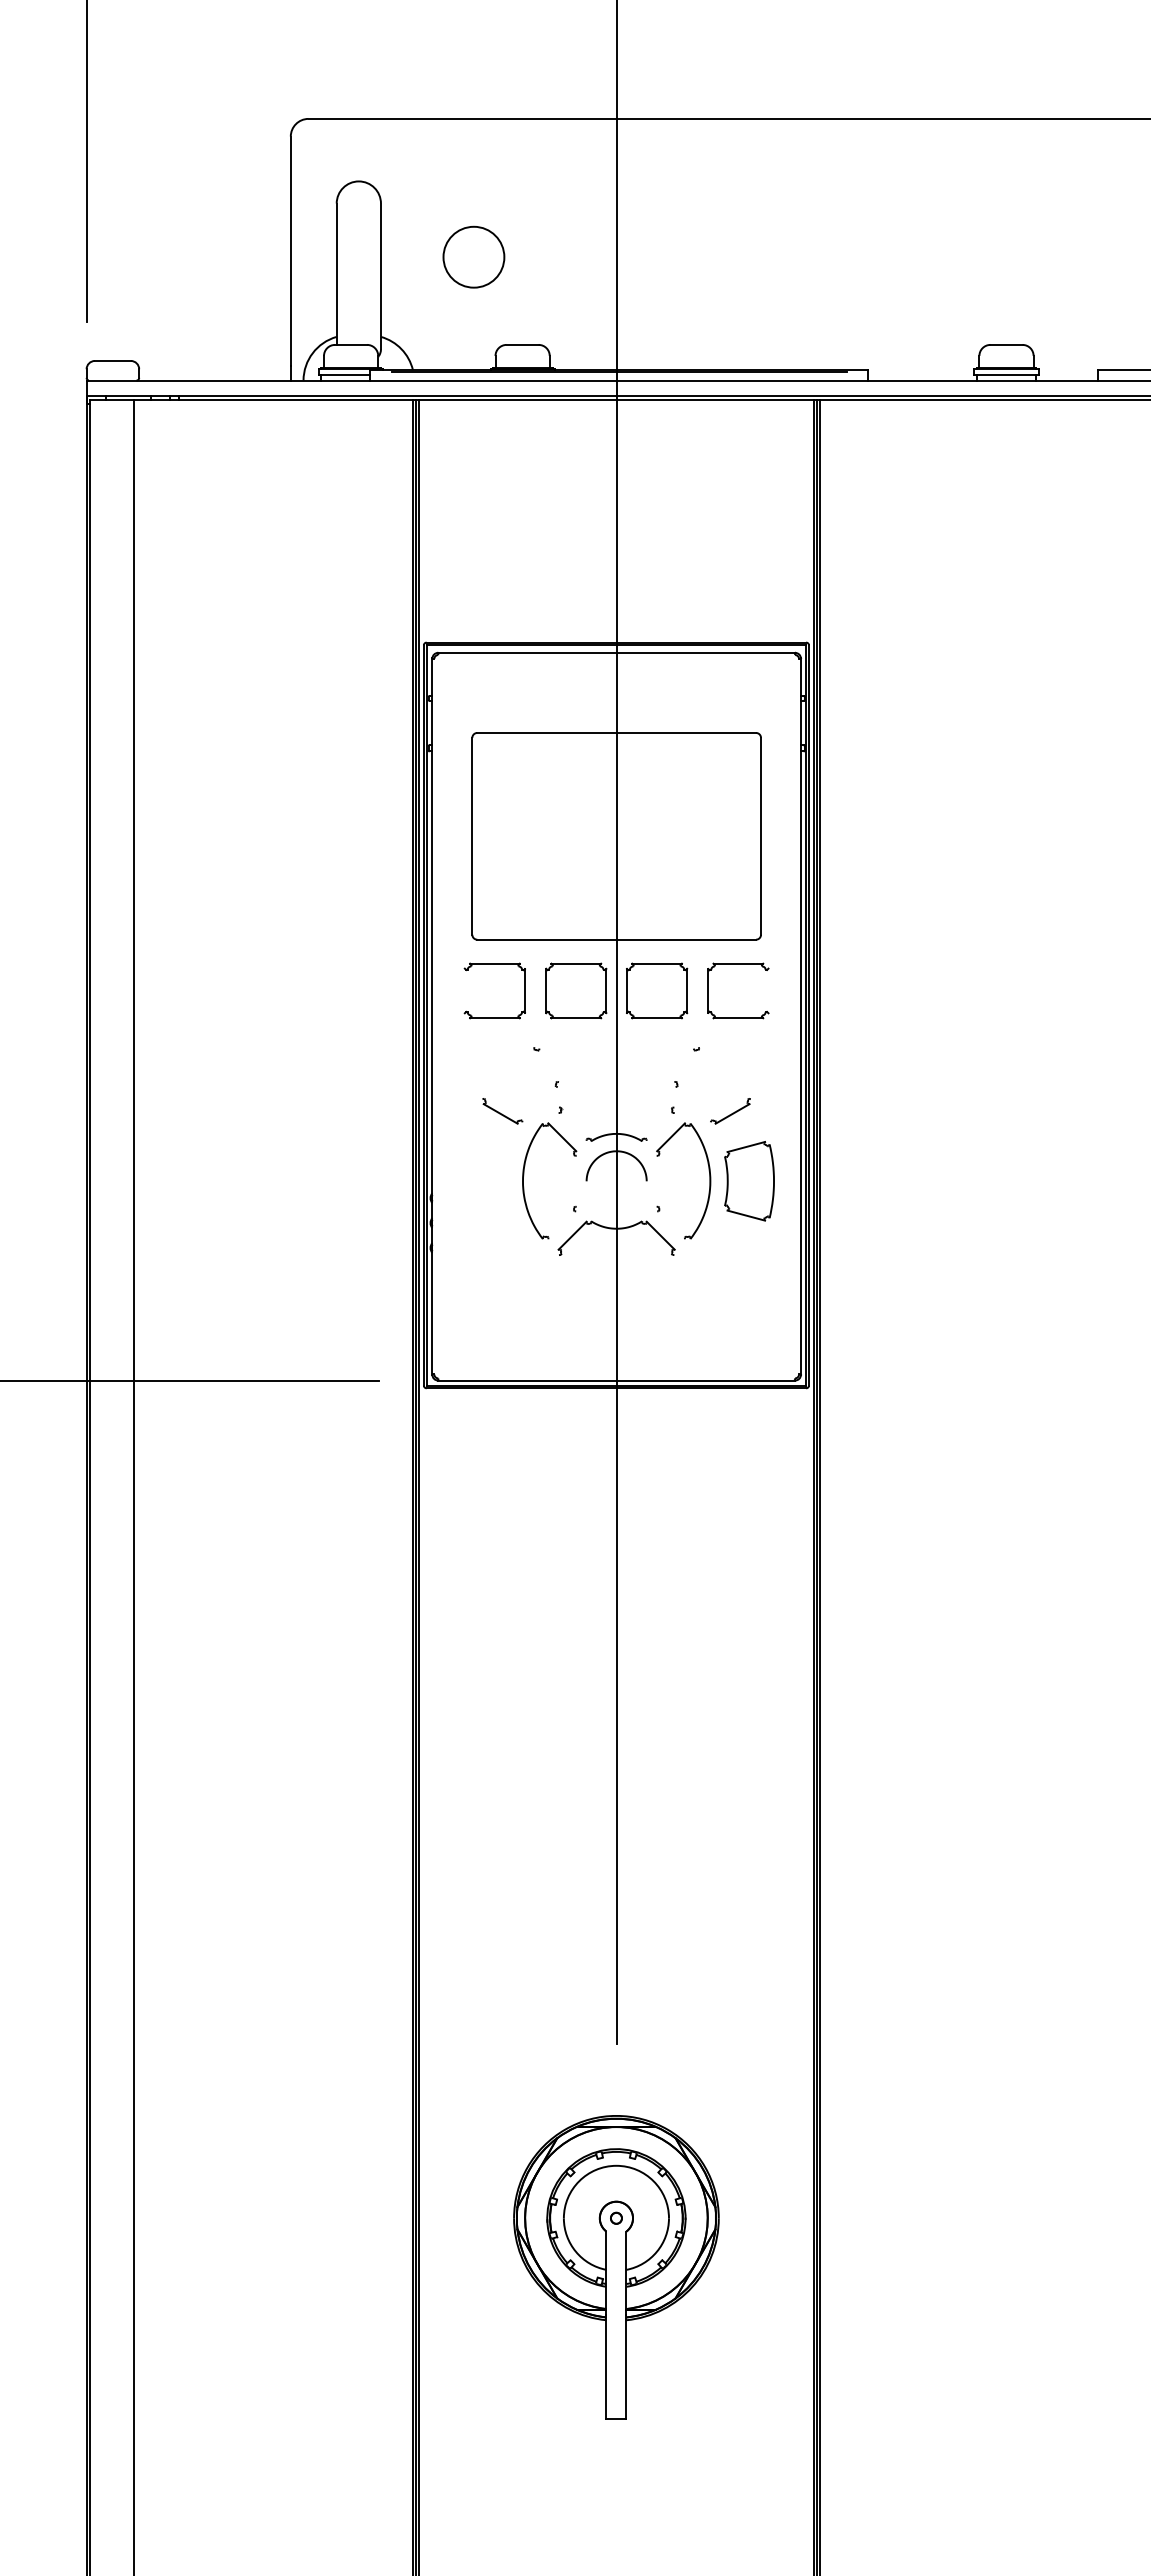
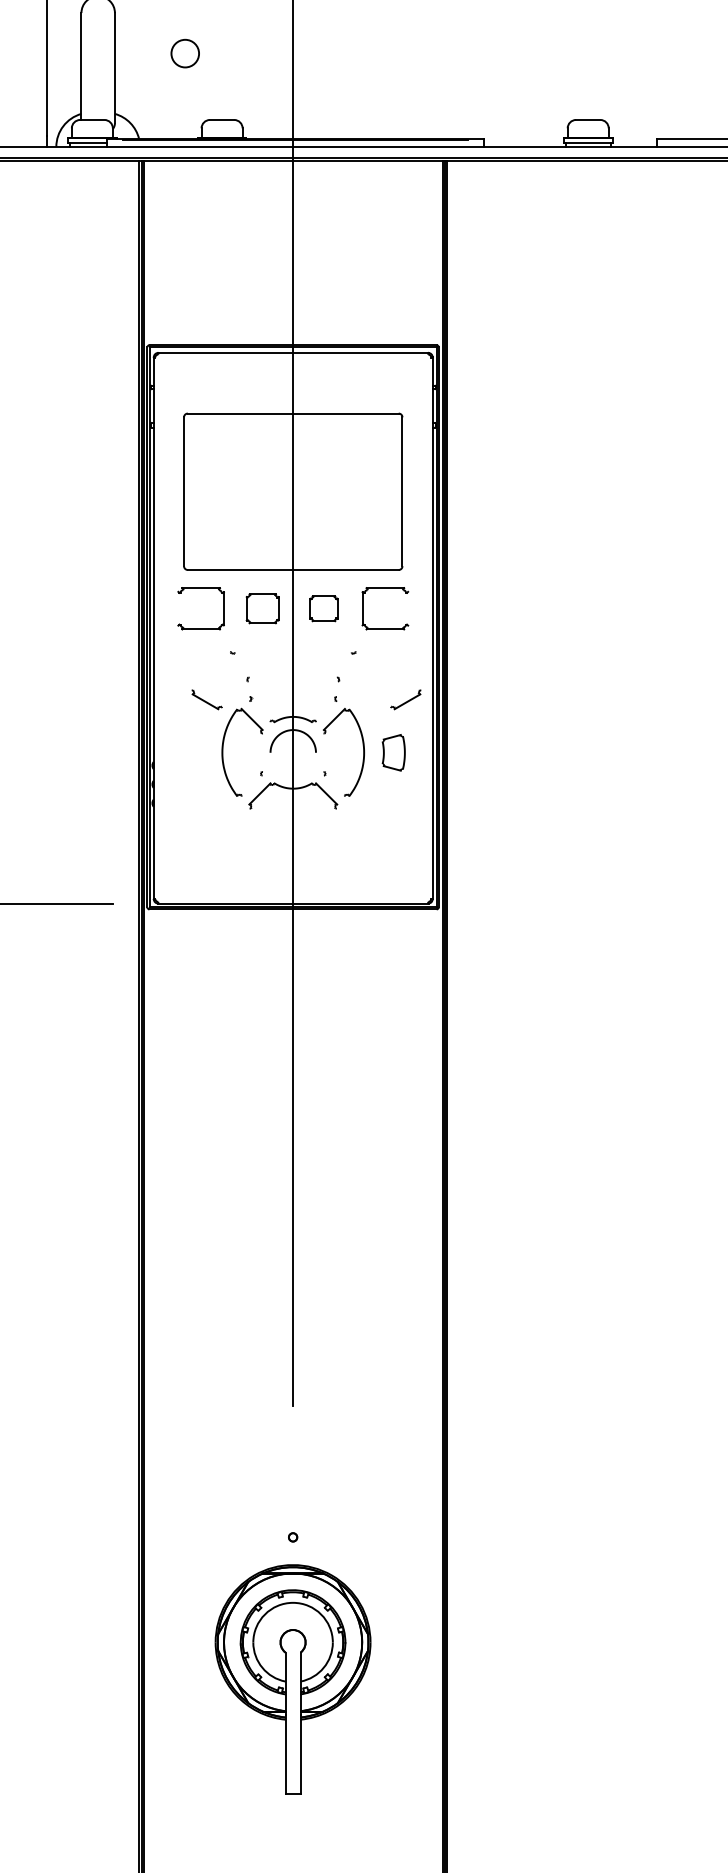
circle: (473, 256) -> (184, 53), size x0.6
part: (576, 990) -> (262, 608), size x0.7
part: (657, 990) -> (324, 608), size x0.6
part: (730, 1111) -> (405, 699), moved
part: (749, 1181) -> (393, 752), size x0.6
part: (616, 2267) -> (293, 1679), moved

